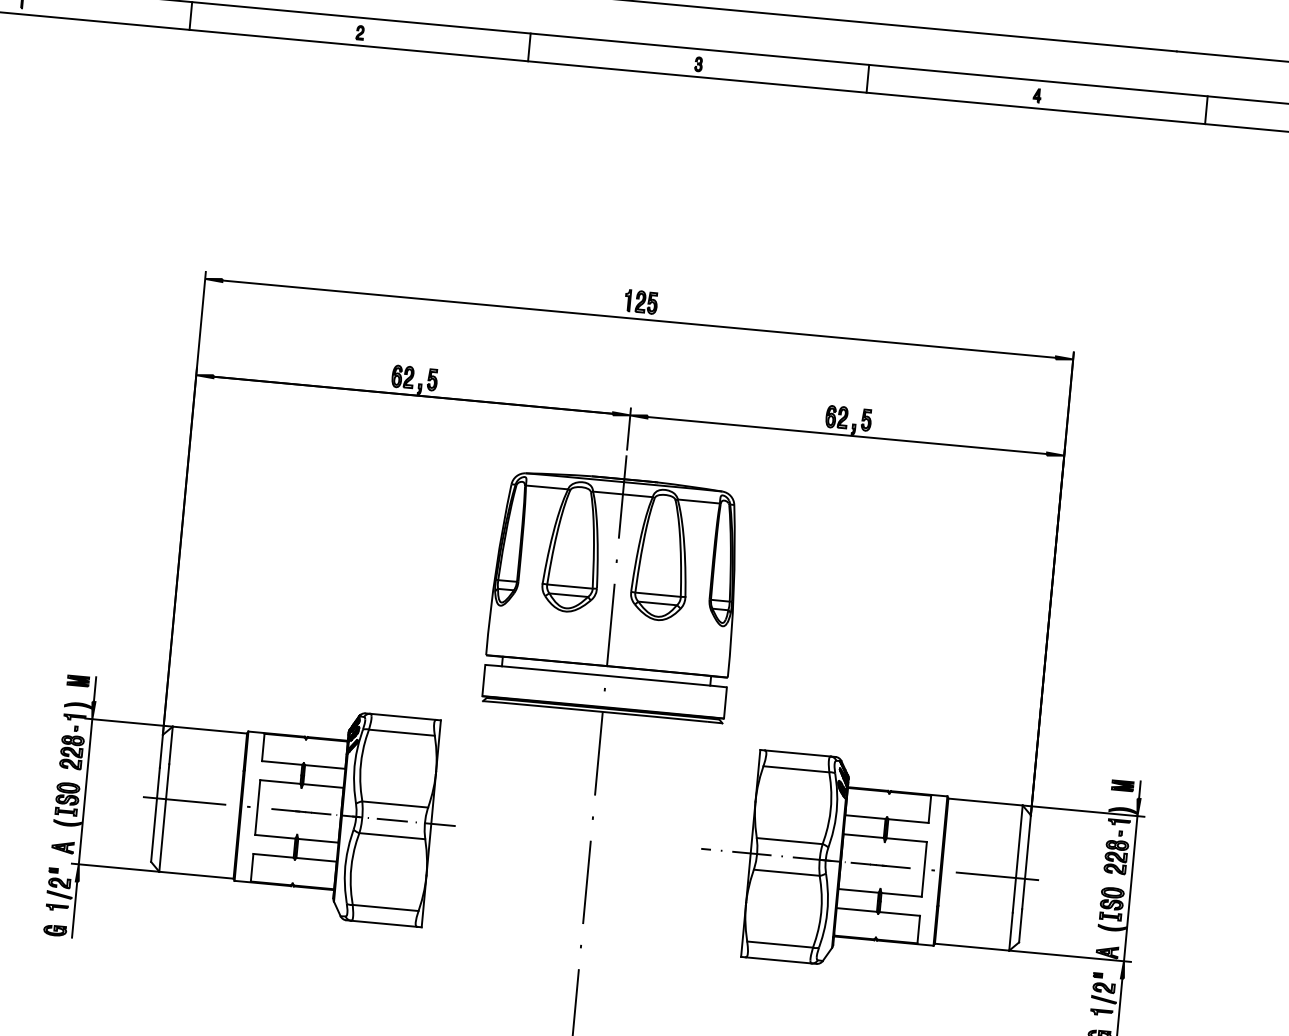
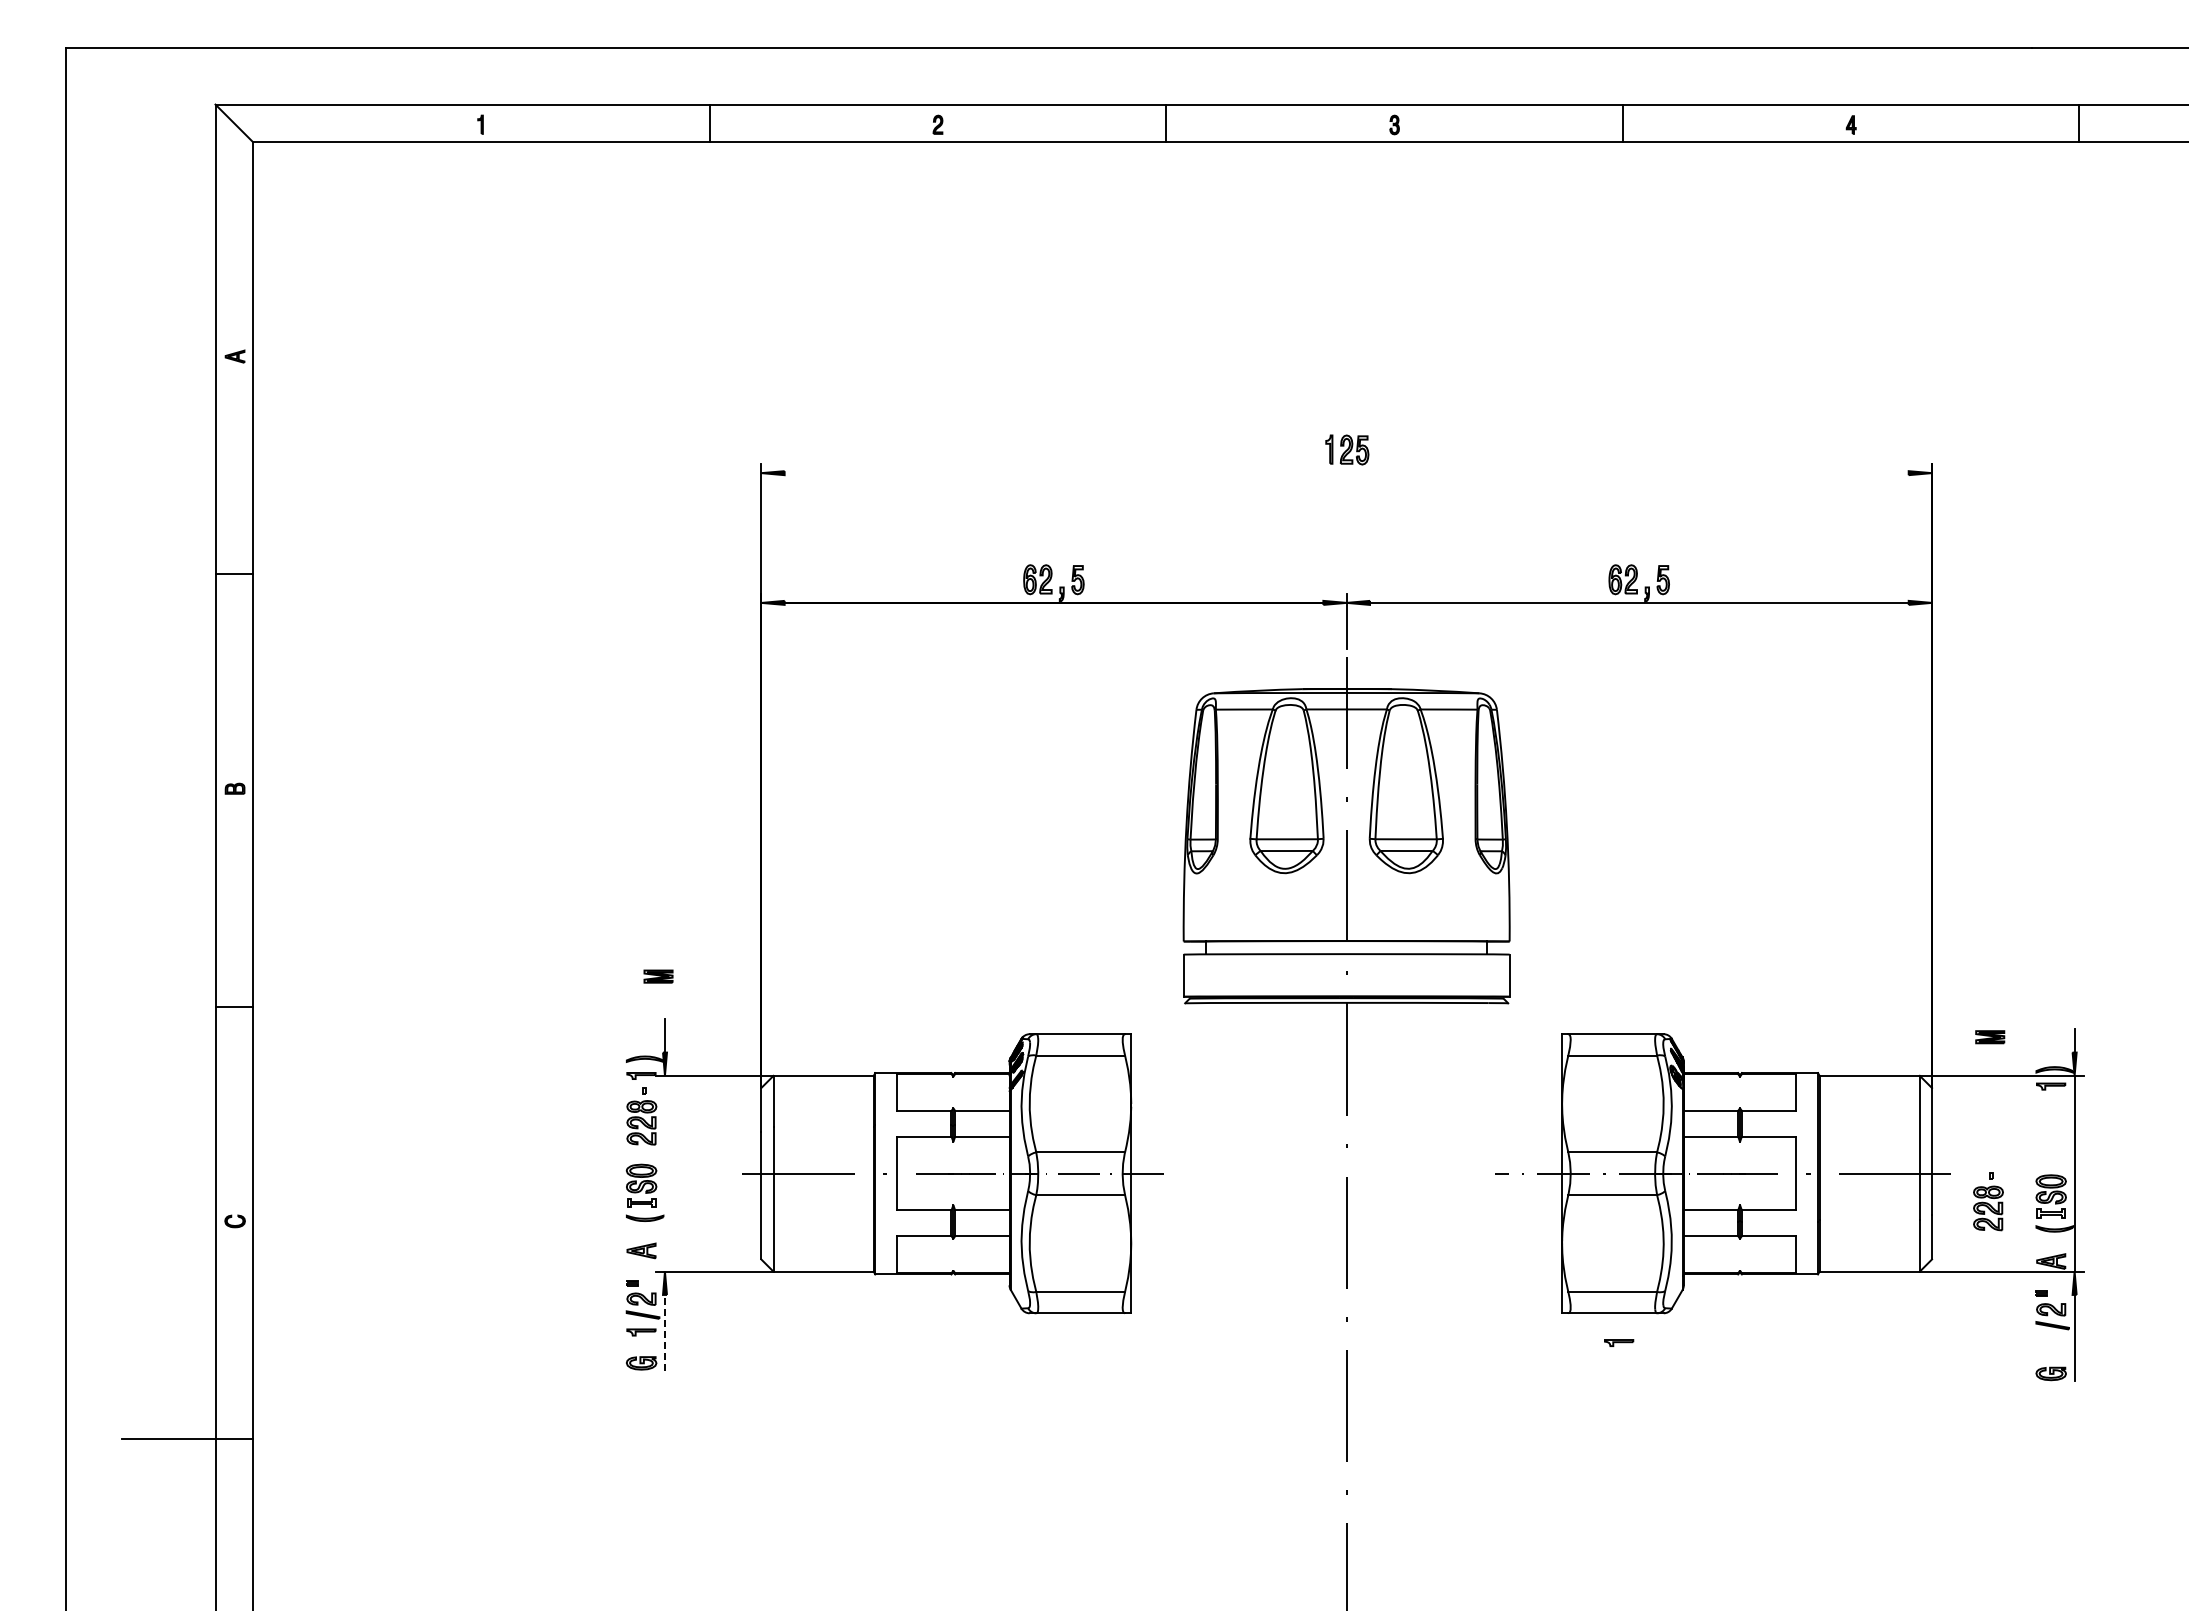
line: (639, 319) -> (1346, 473), removed
part: (78, 680) -> (658, 976), moved
part: (1122, 786) -> (1990, 1037), moved
line: (85, 791) -> (664, 1173), removed
part: (1116, 852) -> (1988, 1201), moved
line: (74, 909) -> (664, 1332), solid -> dashed
part: (1101, 1012) -> (1619, 1342), moved

